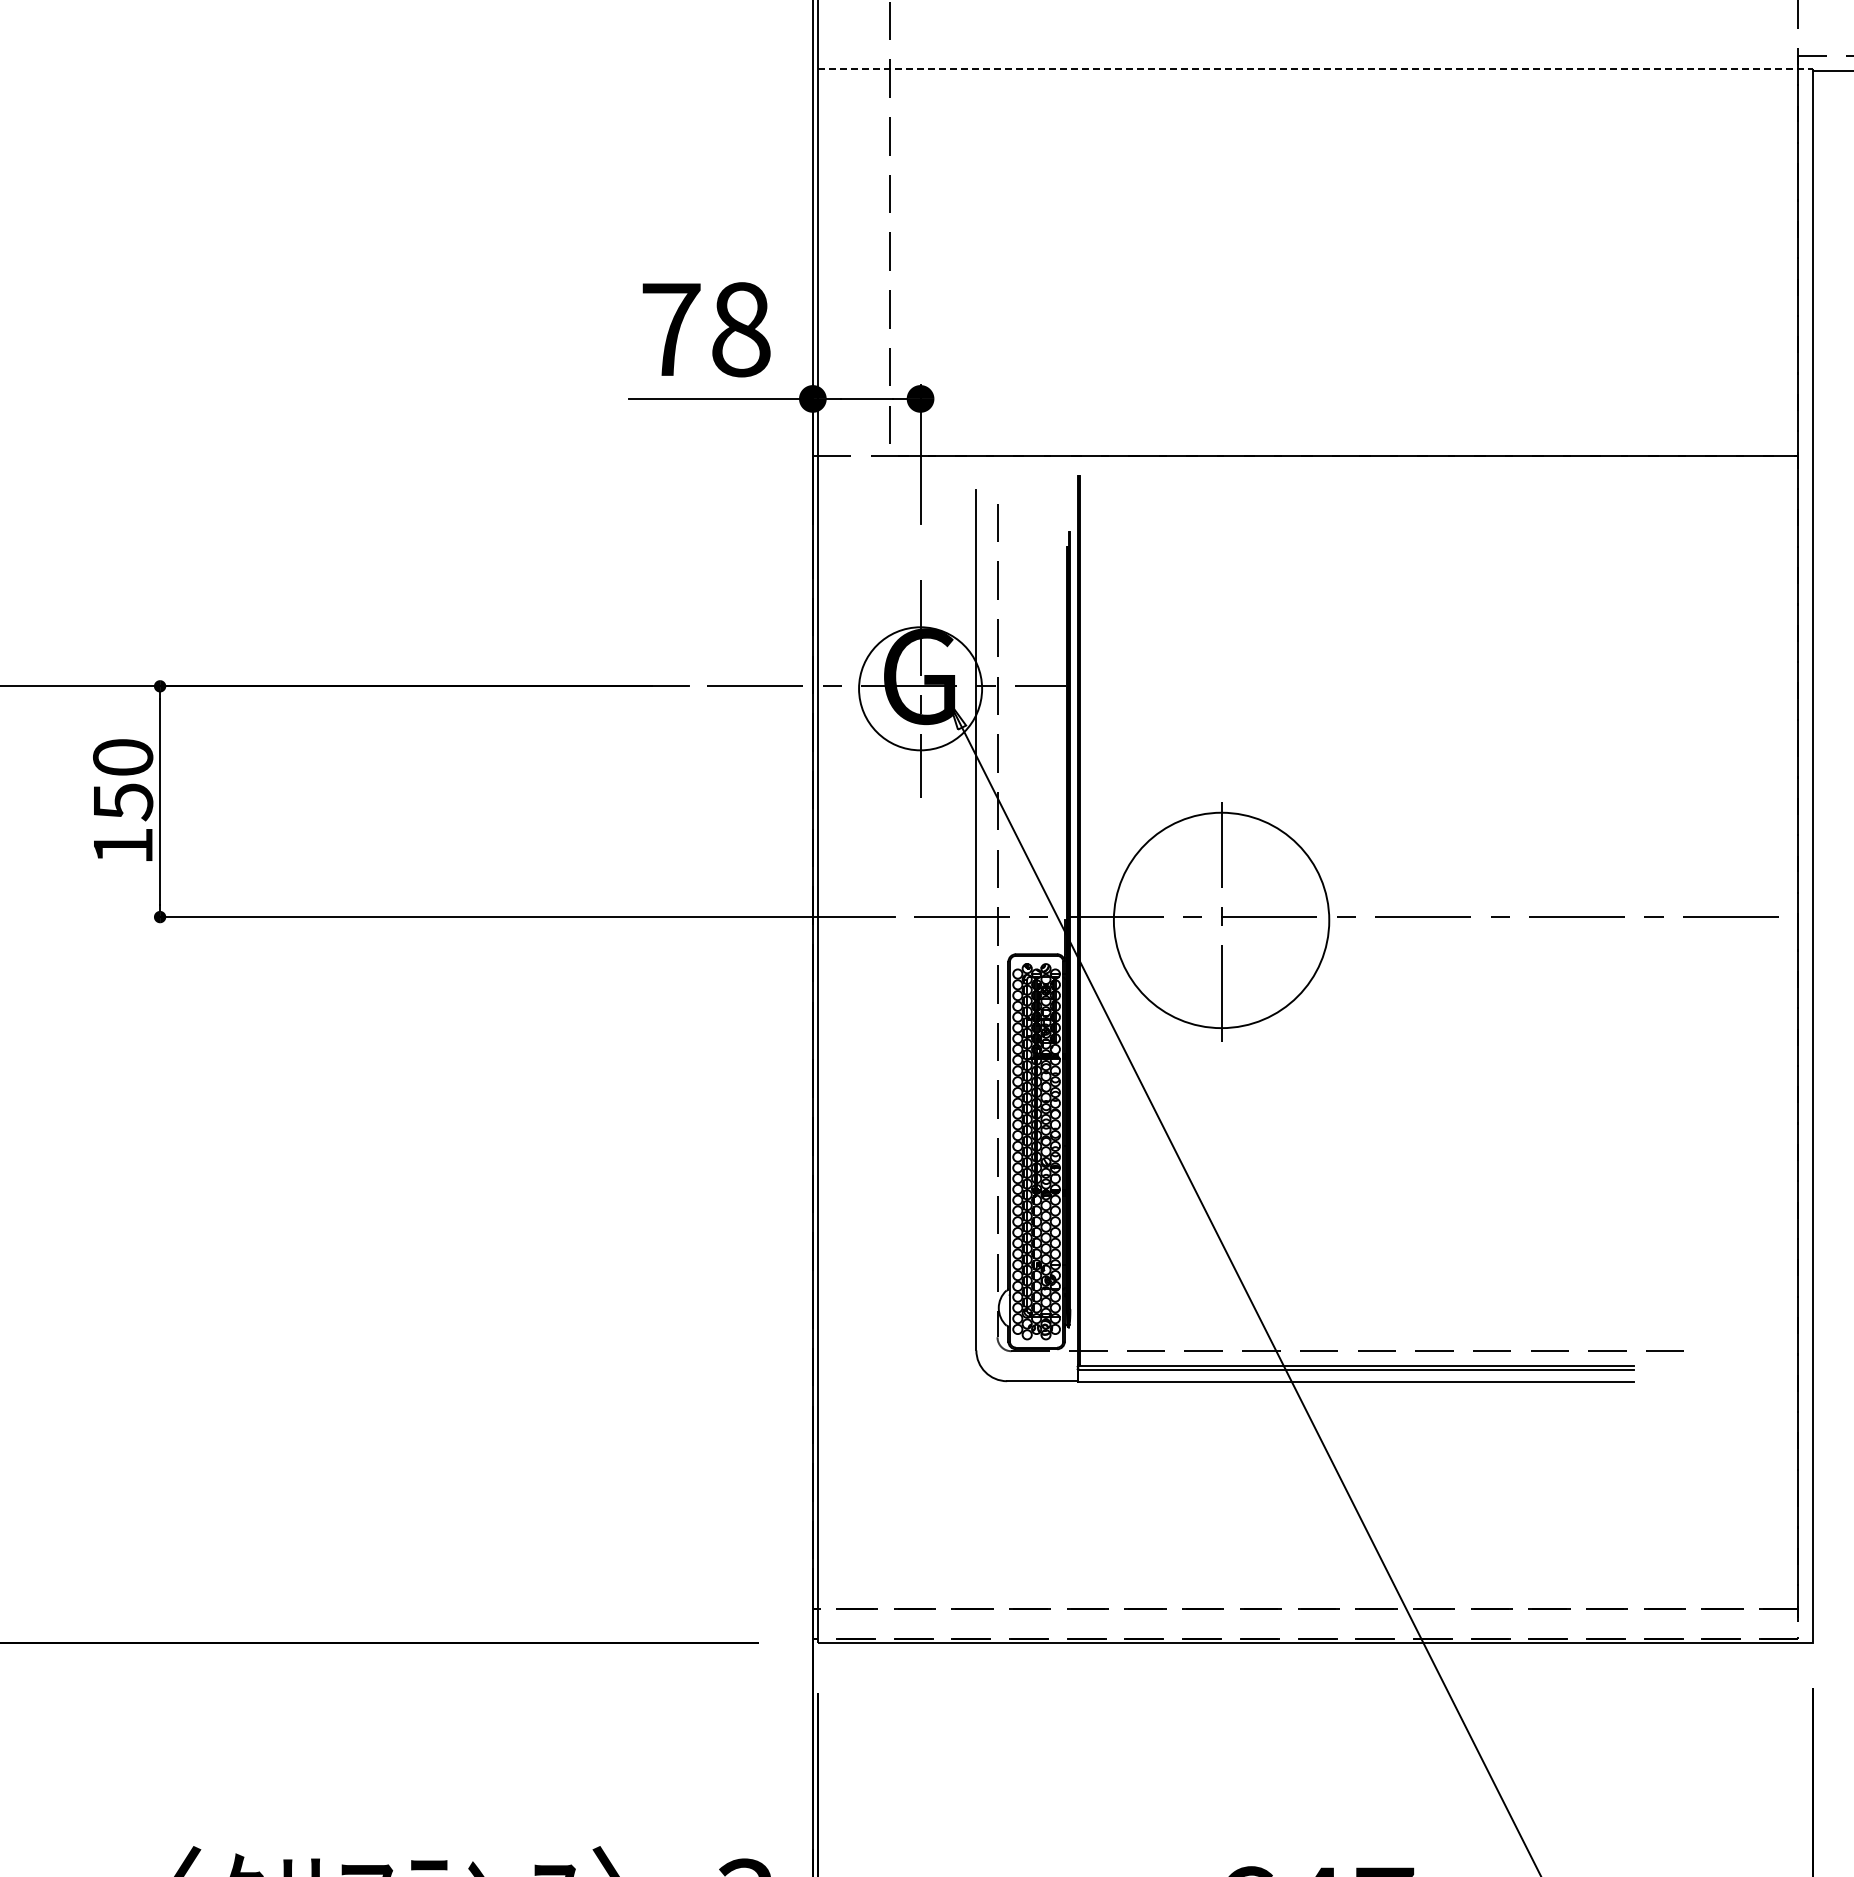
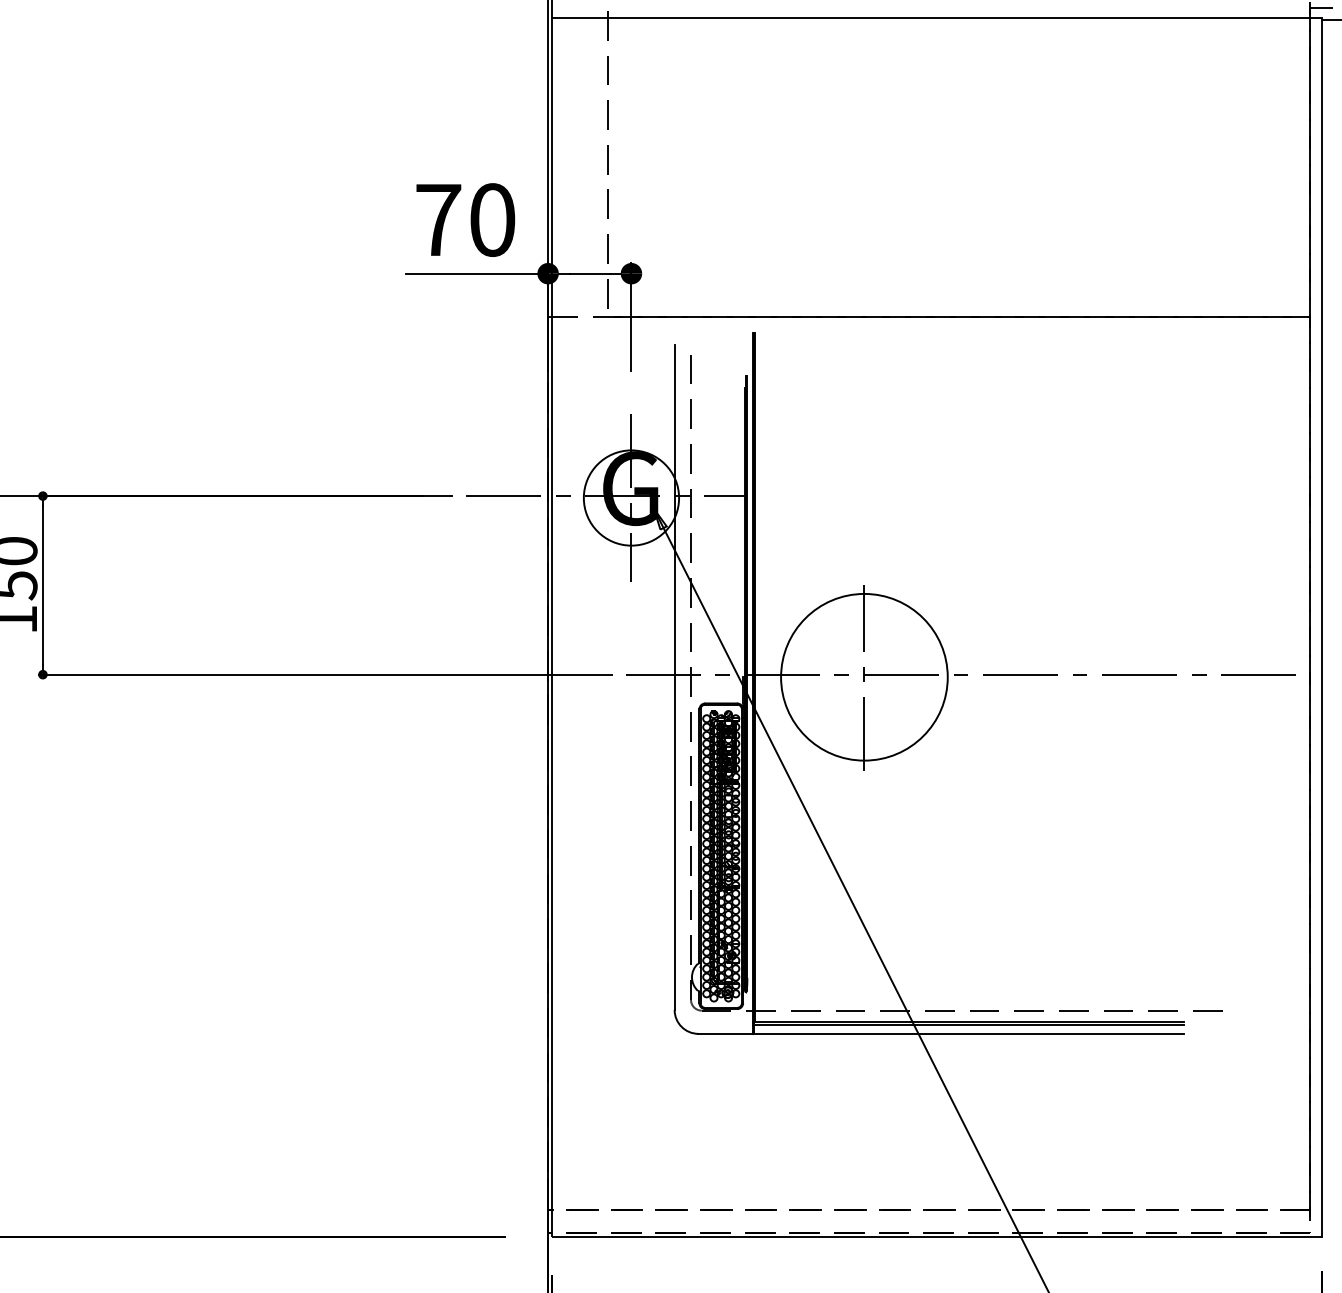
line: (1317, 68) -> (938, 17), dashed -> solid
text: (741, 329) -> (492, 219), 78 -> 70

